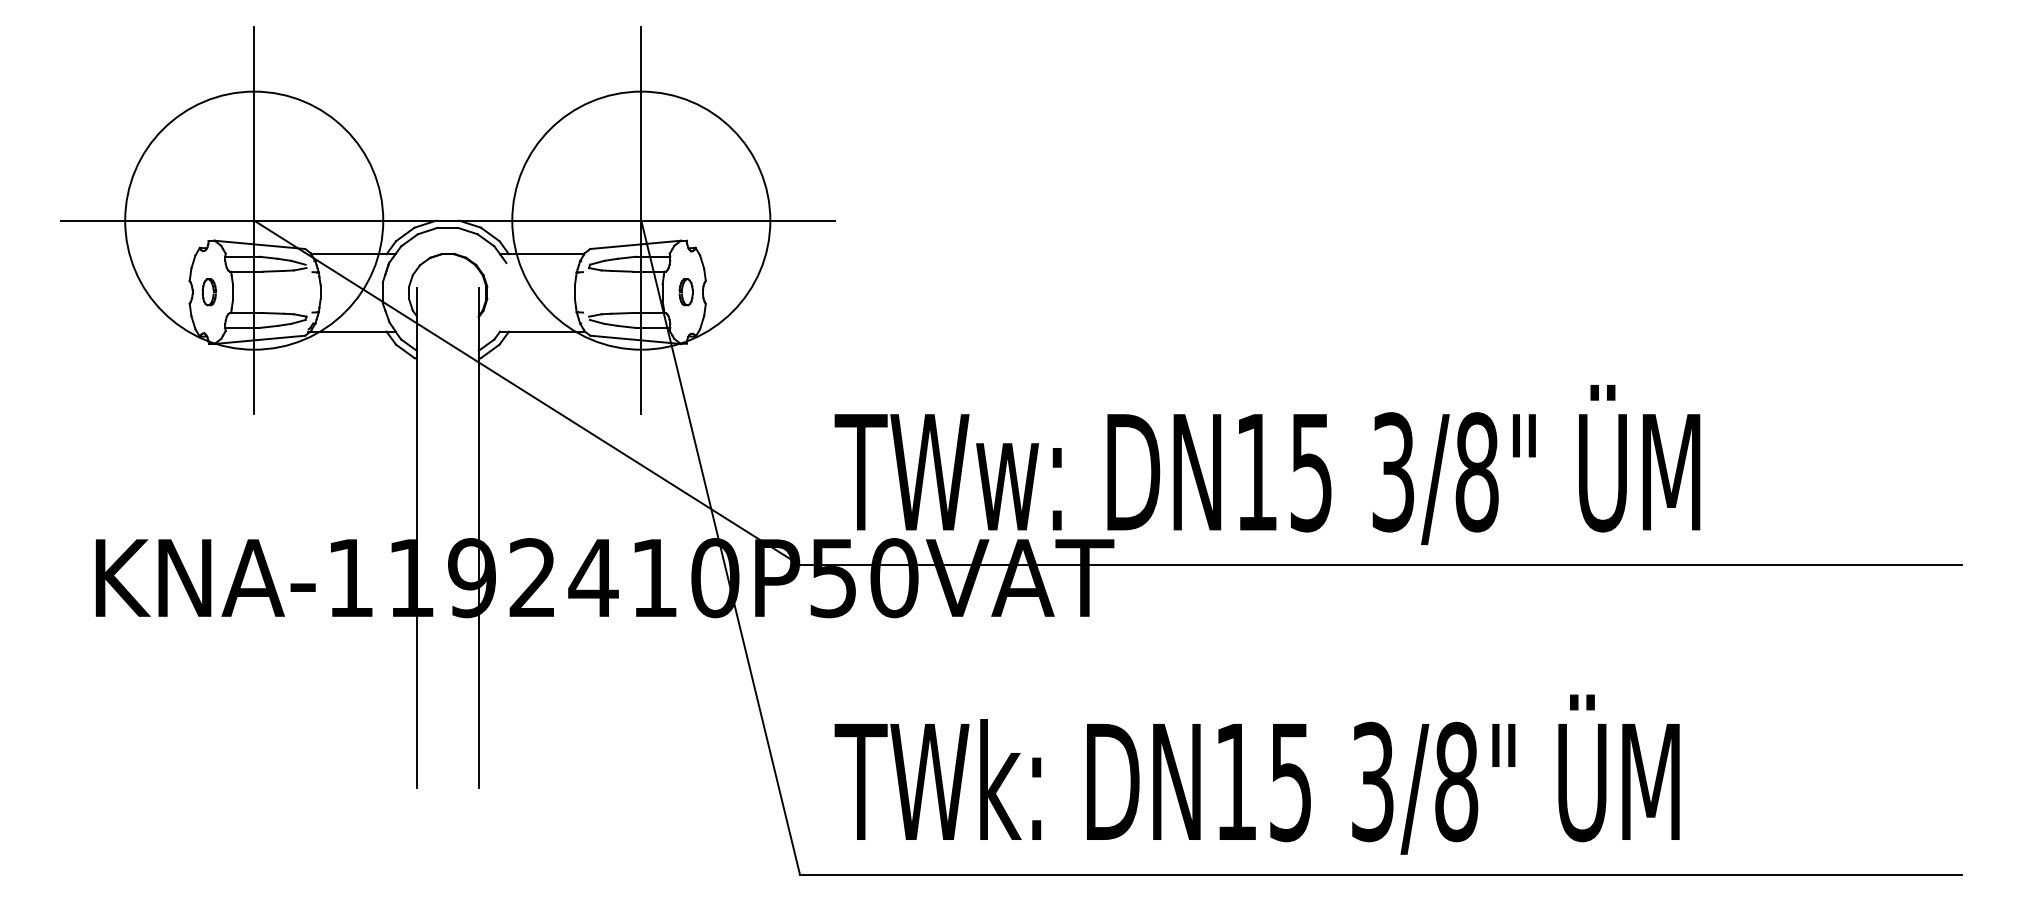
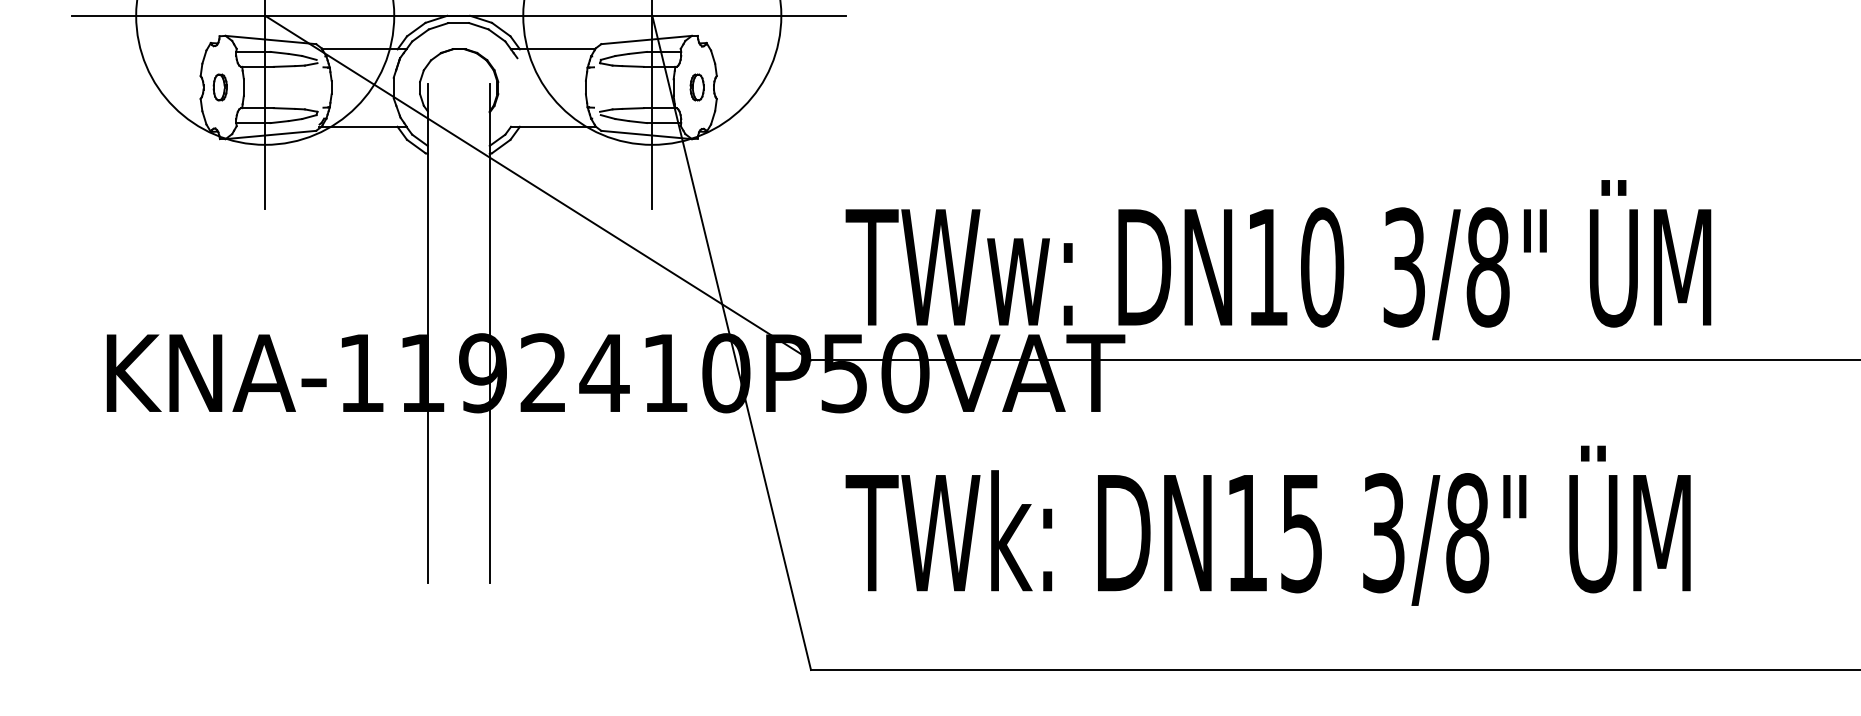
text: (1311, 472) -> (1322, 267), DN15 -> DN10
text: (1256, 774) -> (1267, 525), moved

